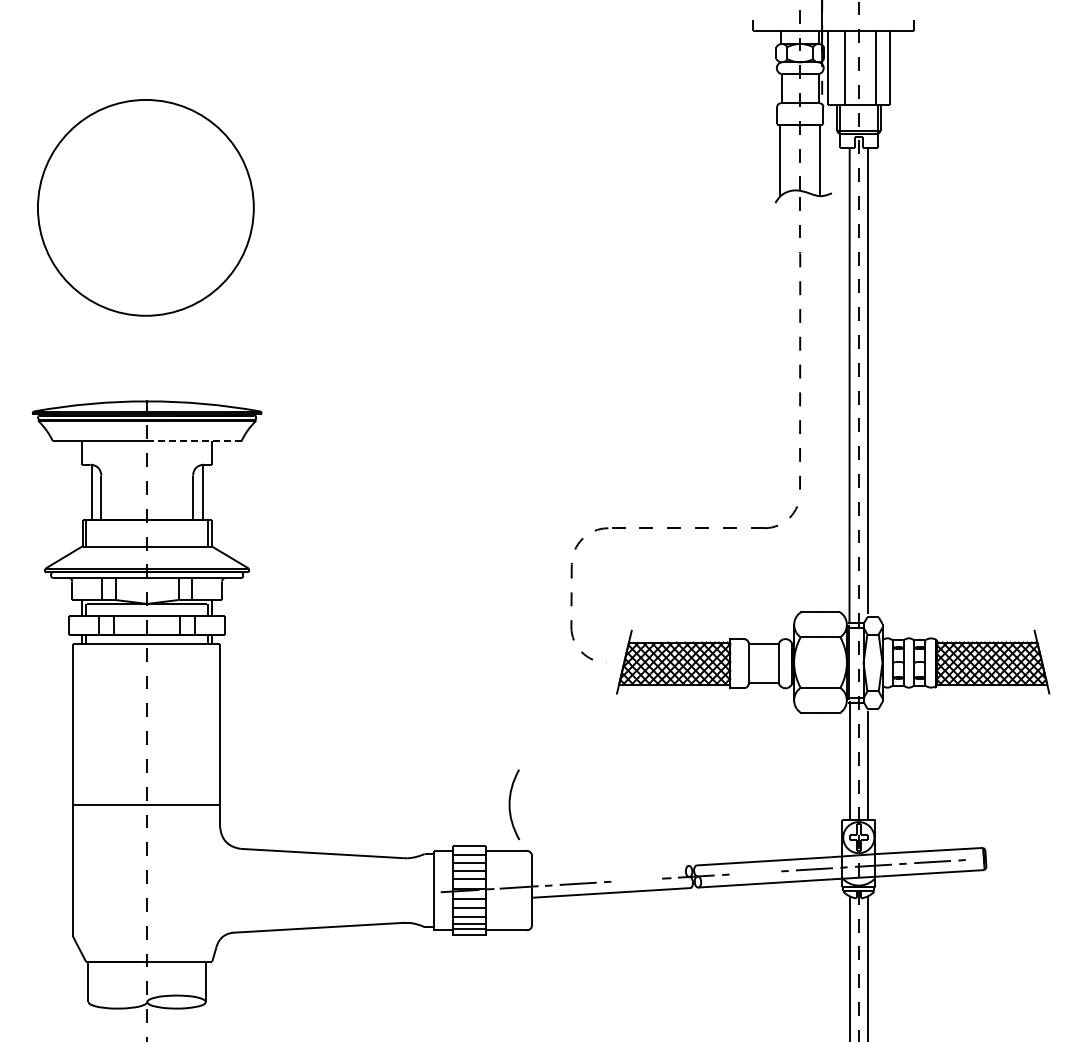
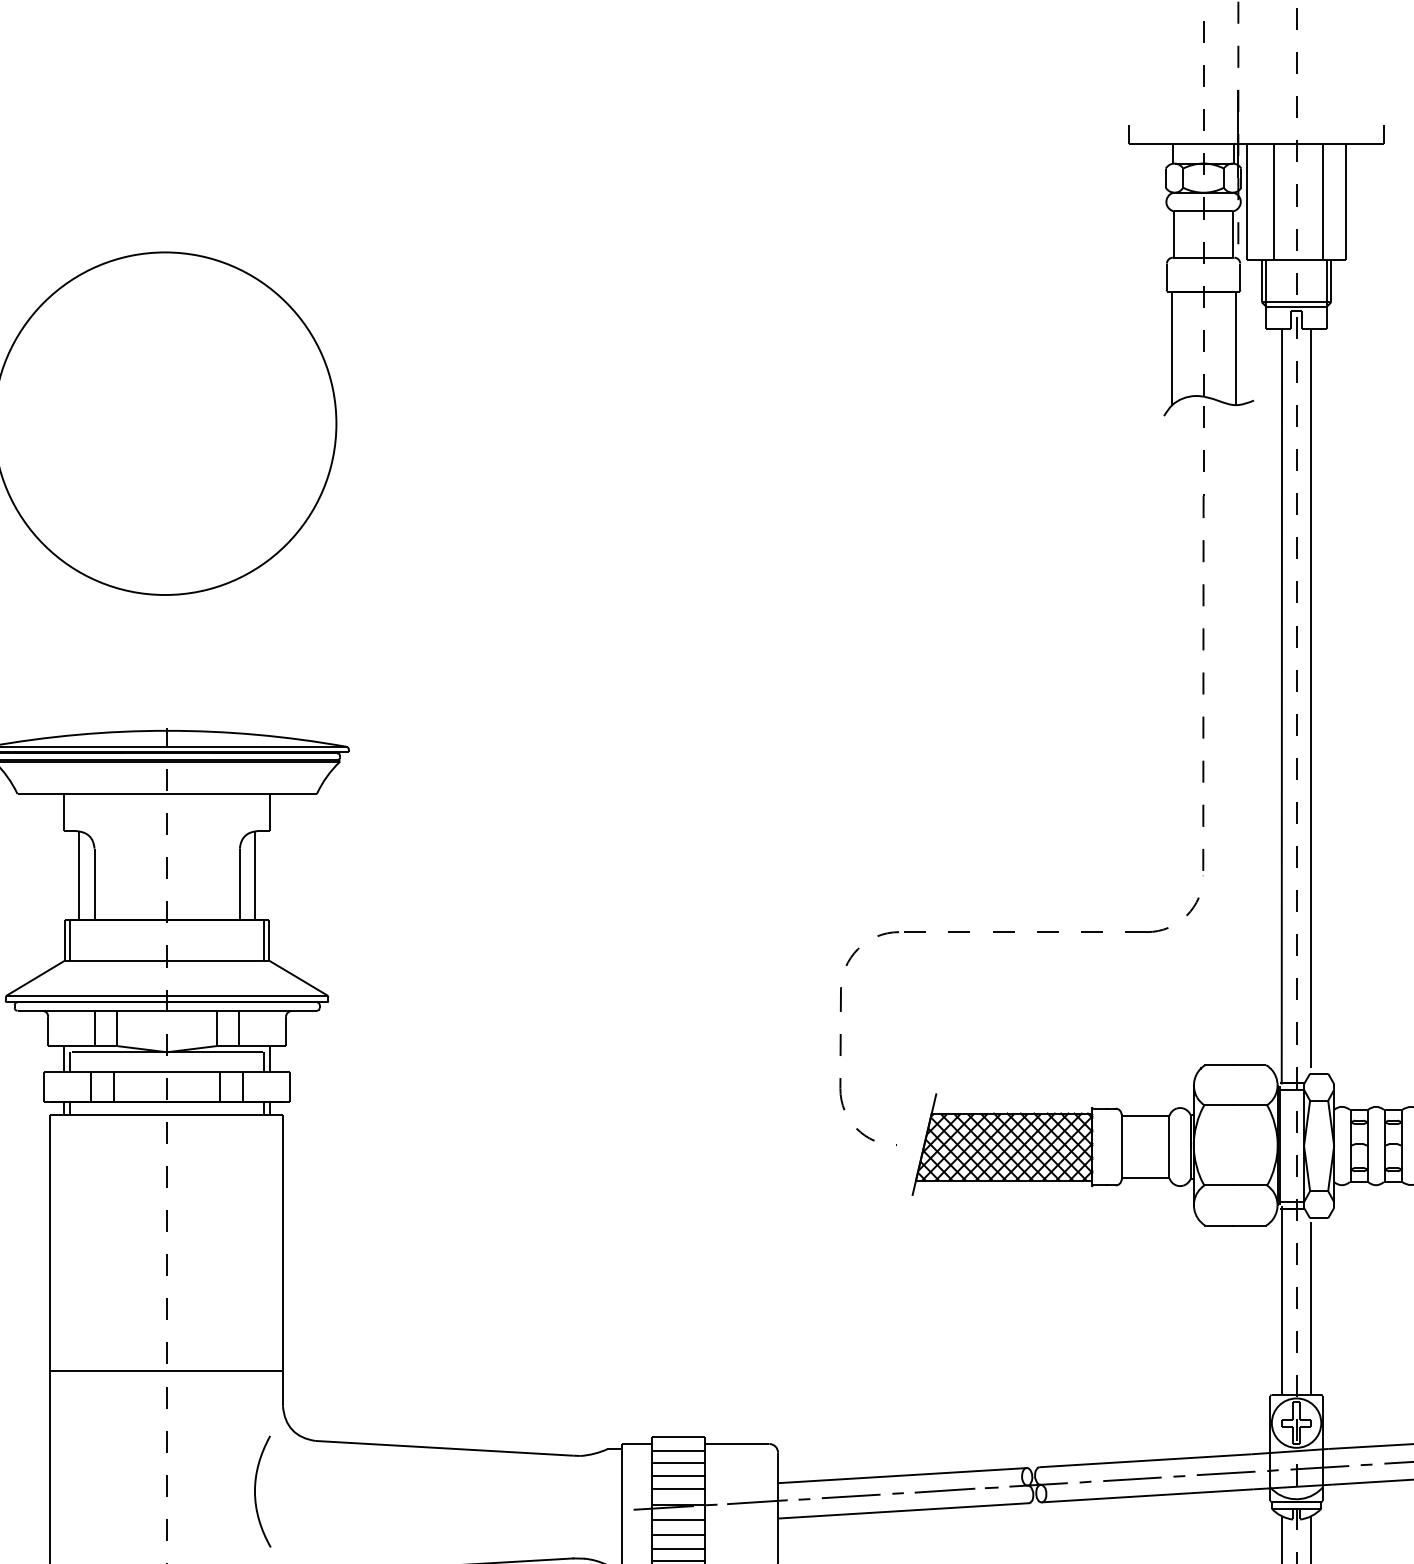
line: (193, 441) -> (240, 794), dashed -> solid
curve: (510, 804) -> (256, 1491), moved
line: (610, 870) -> (902, 1475), added
line: (755, 872) -> (1132, 1478), added
line: (636, 879) -> (943, 1489), added

